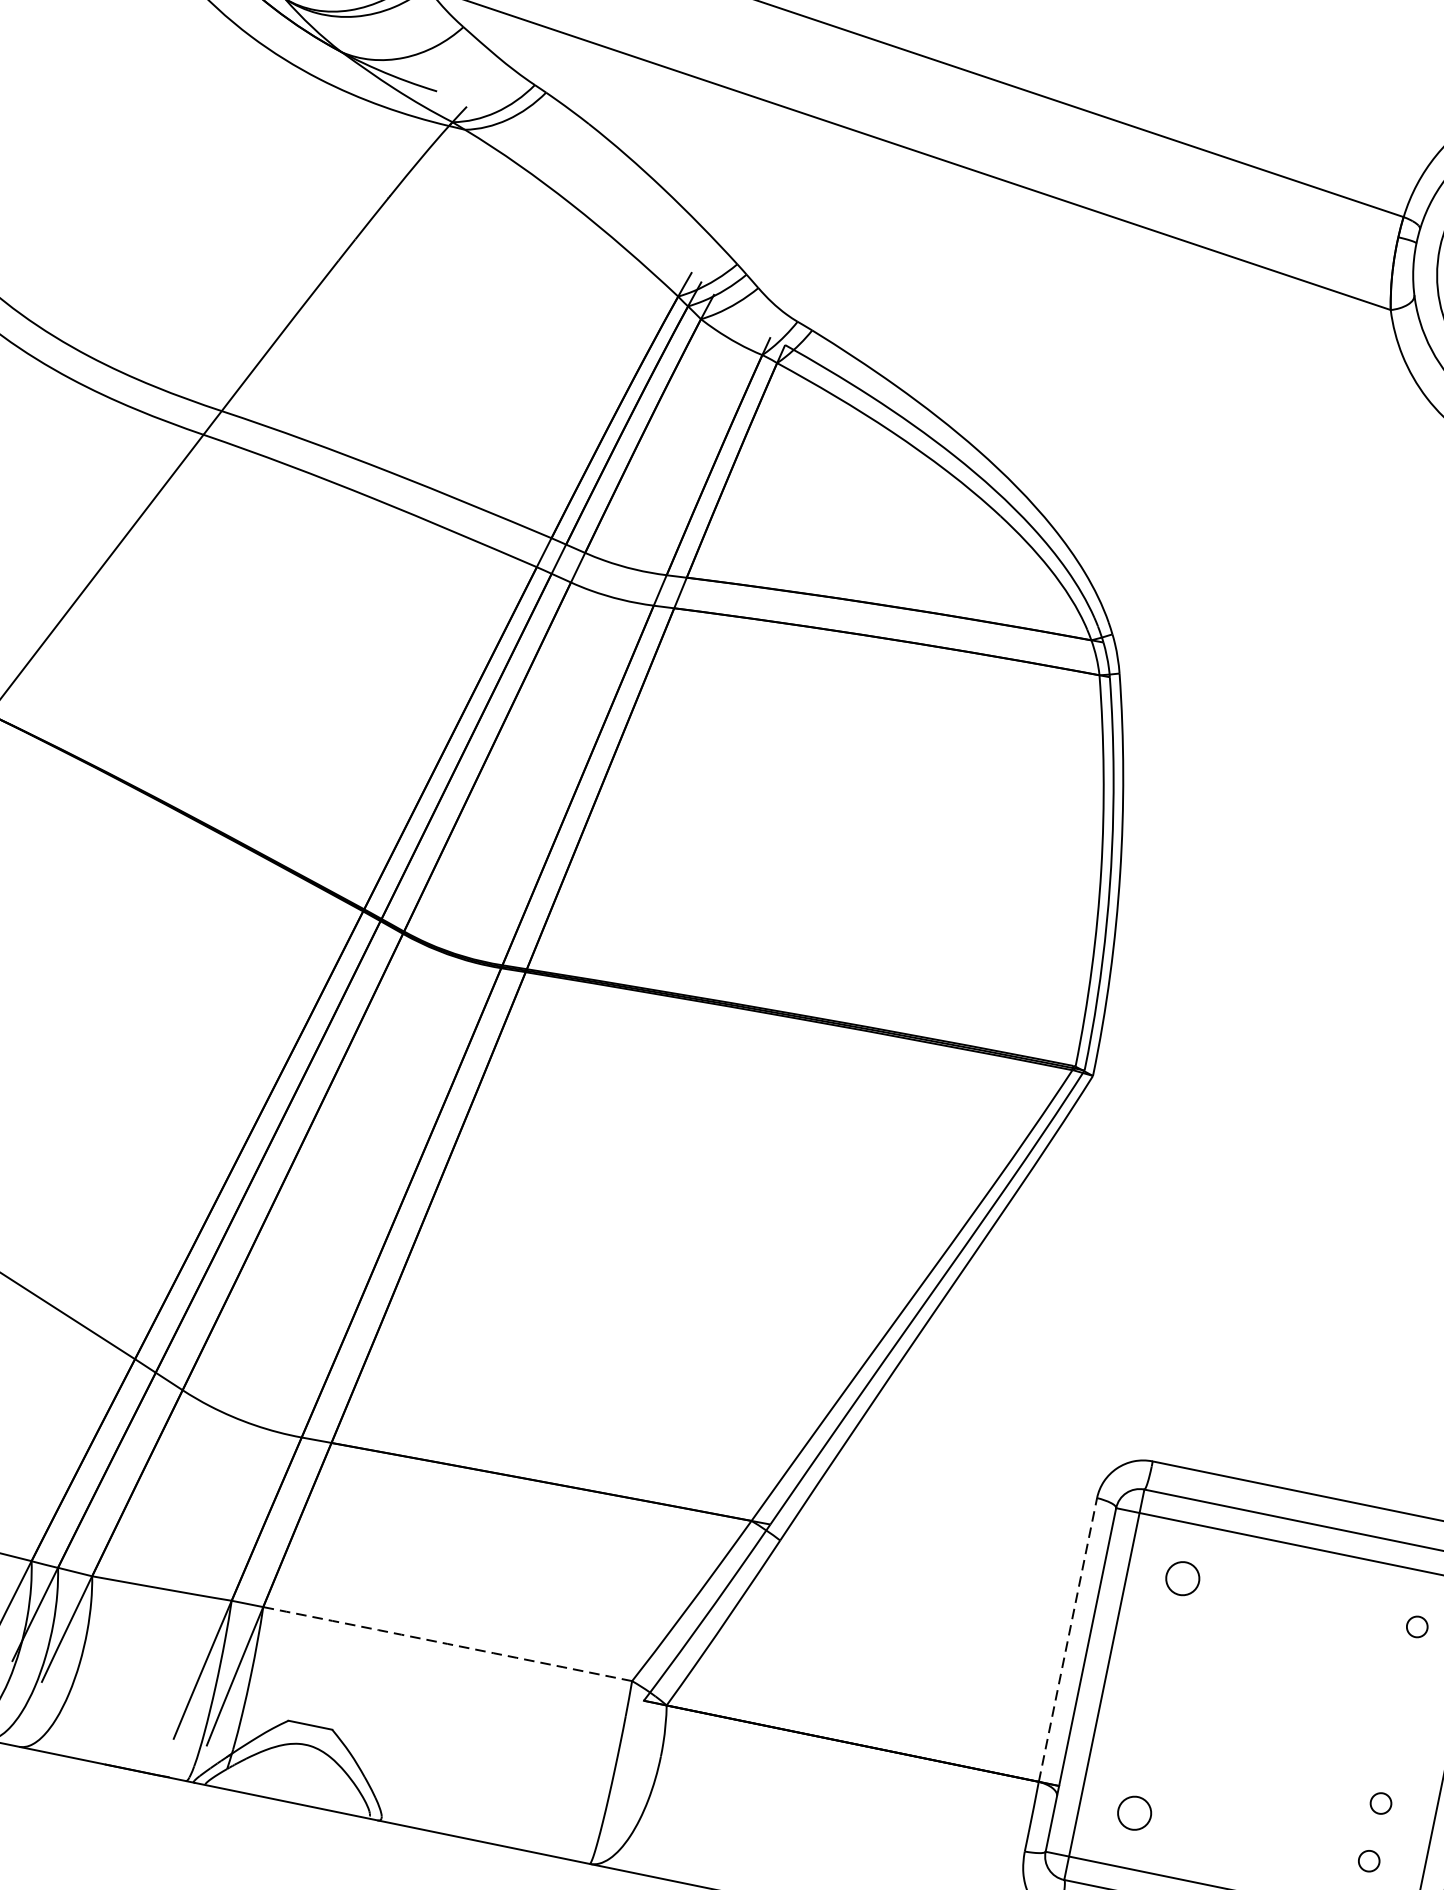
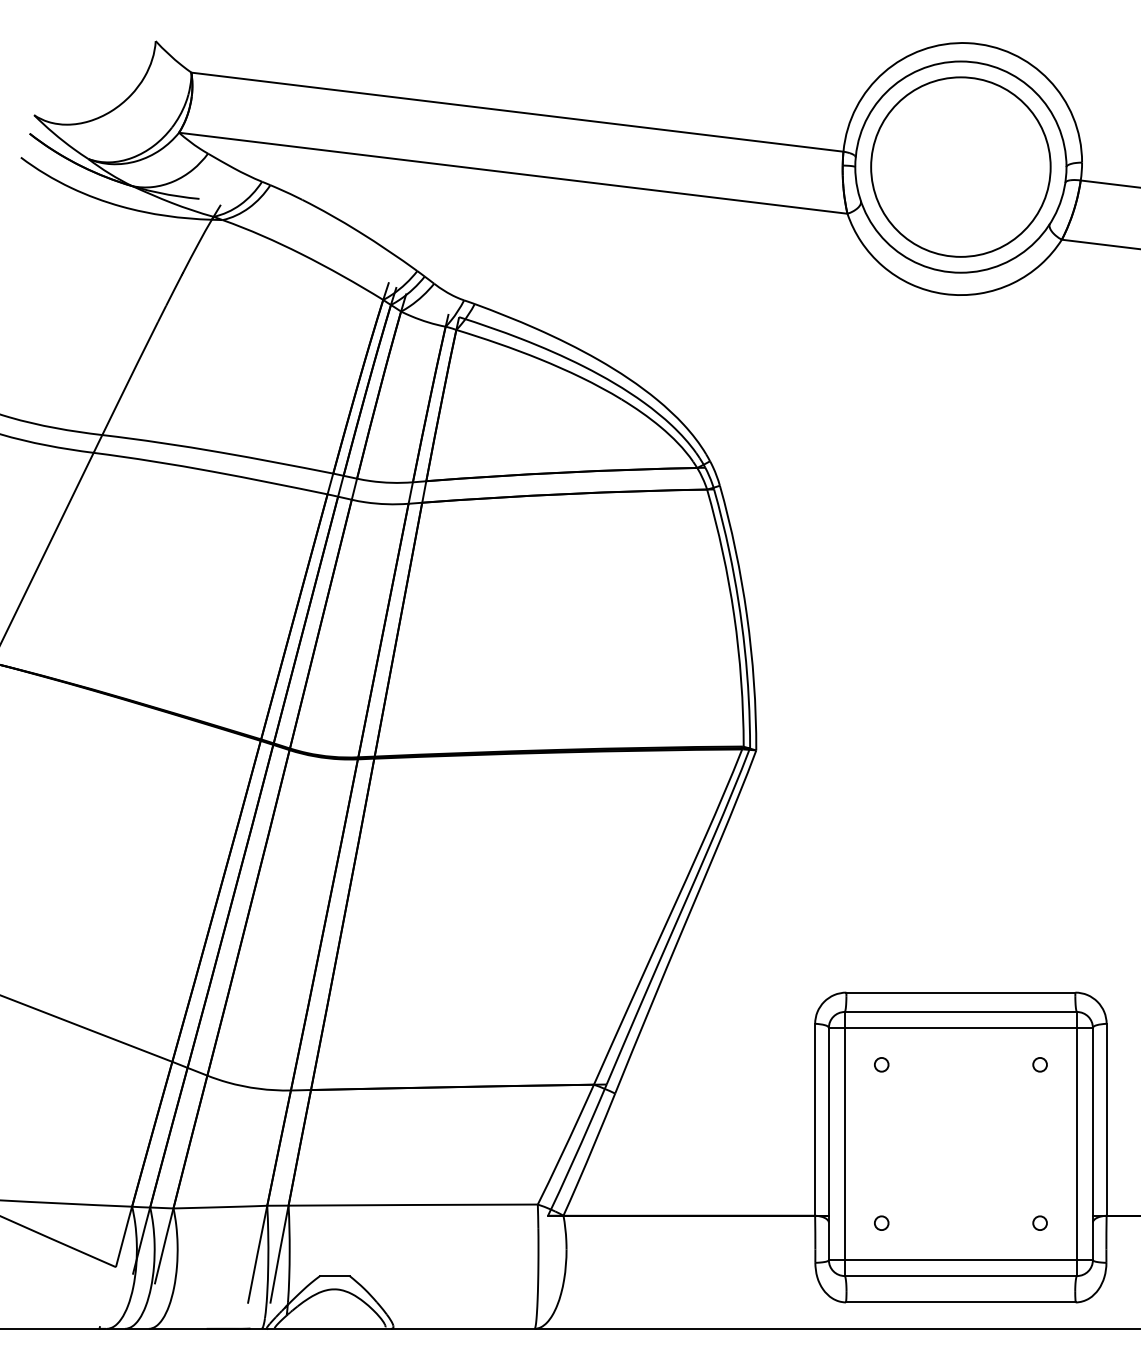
circle: (1182, 1578) -> (881, 1064), size x0.62
line: (1068, 1639) -> (815, 1119), dashed -> solid
arc: (448, 1644) -> (413, 1205), dashed -> solid
circle: (1380, 1802) -> (1039, 1183), removed
circle: (1134, 1811) -> (881, 1222), size x0.62

